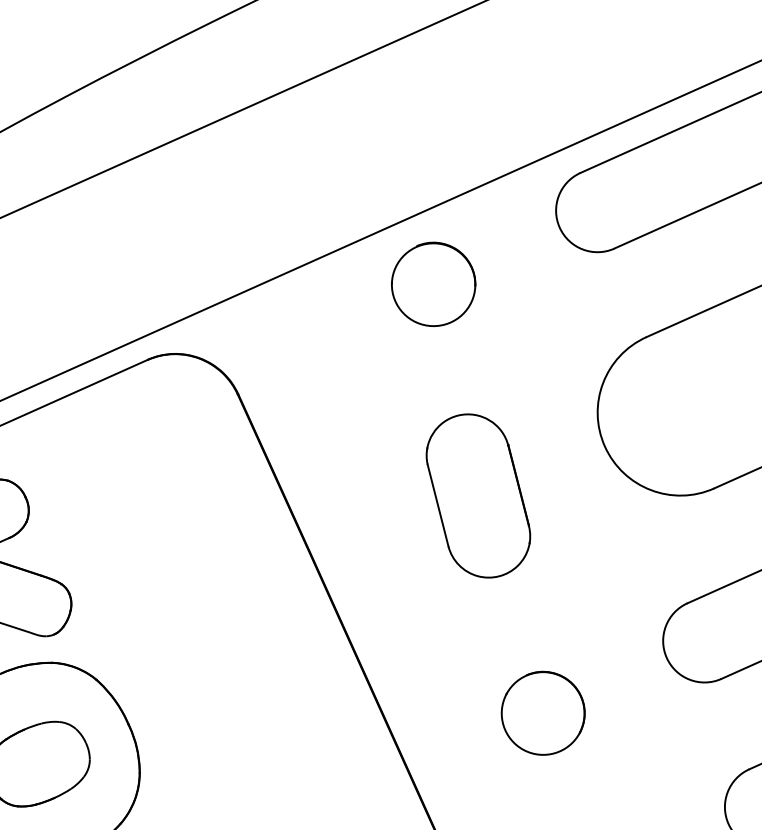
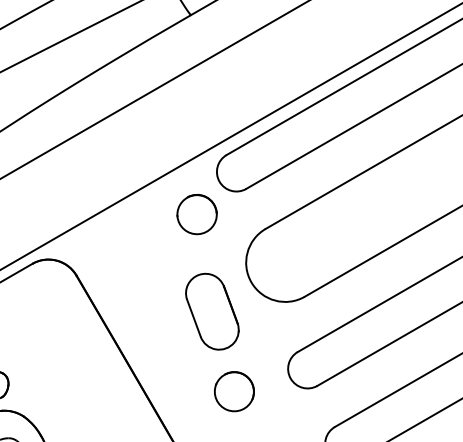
part: (432, 284) -> (196, 214), moved
part: (478, 495) -> (212, 311), moved
part: (543, 712) -> (234, 391), moved

